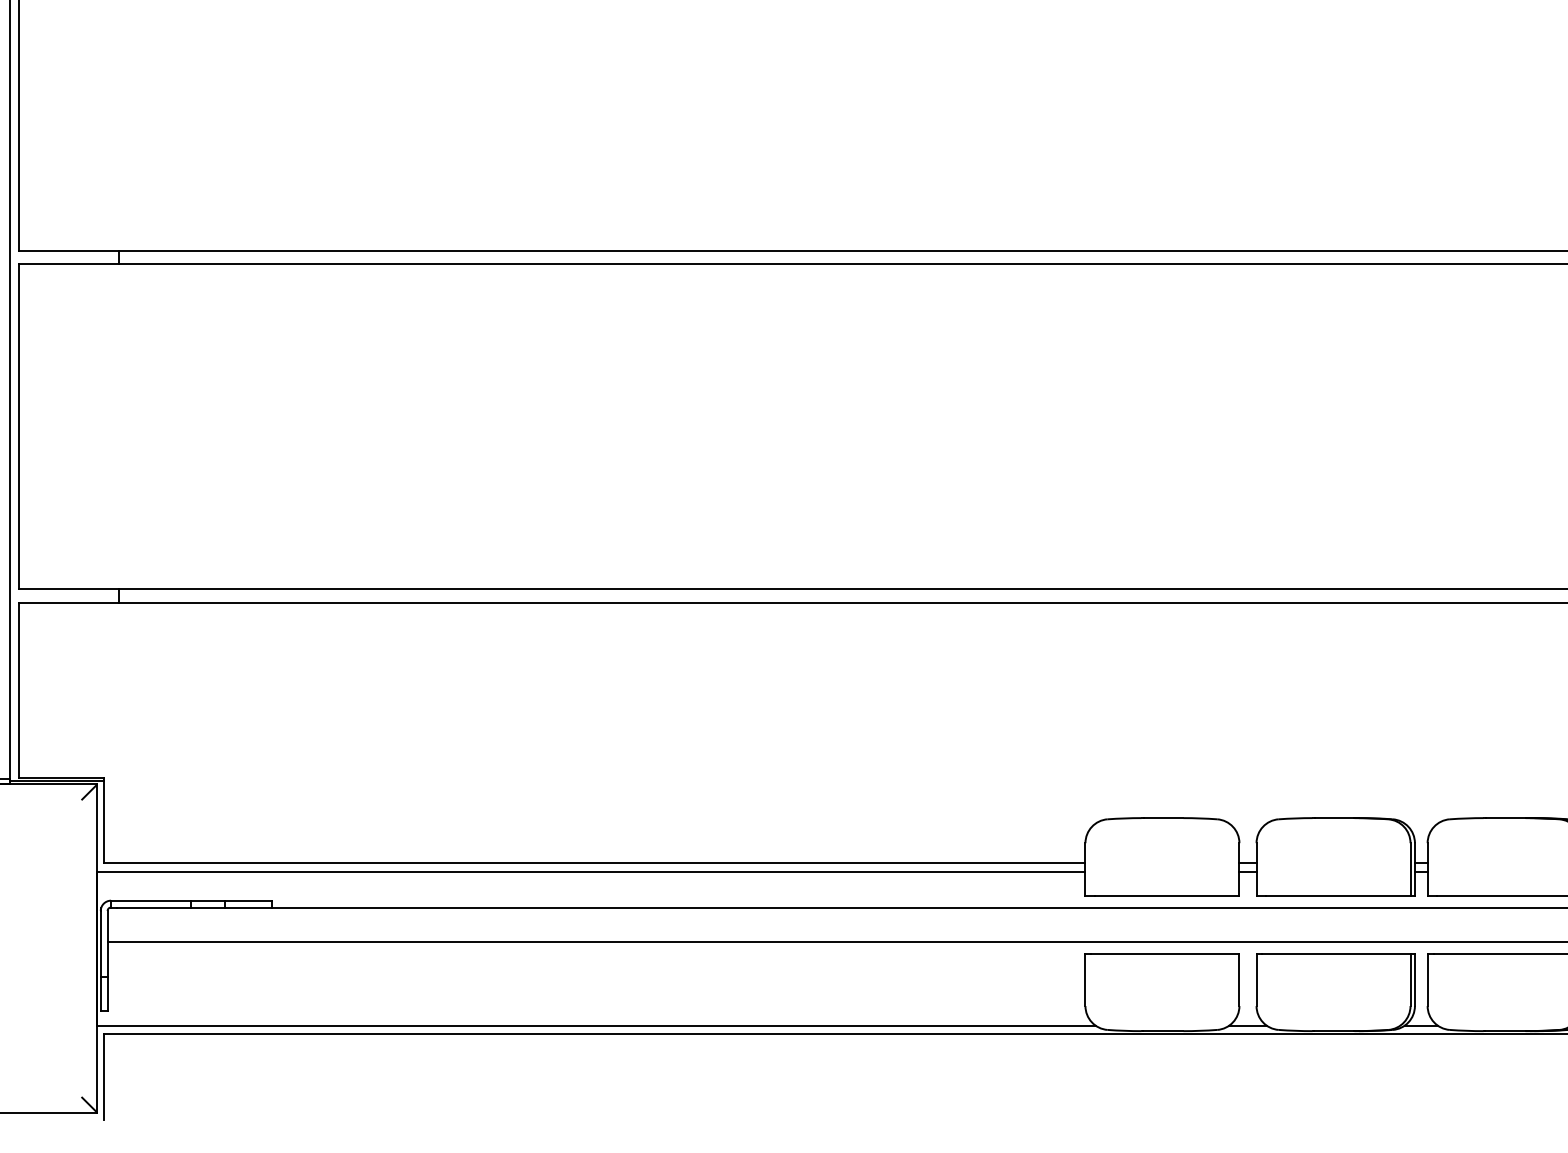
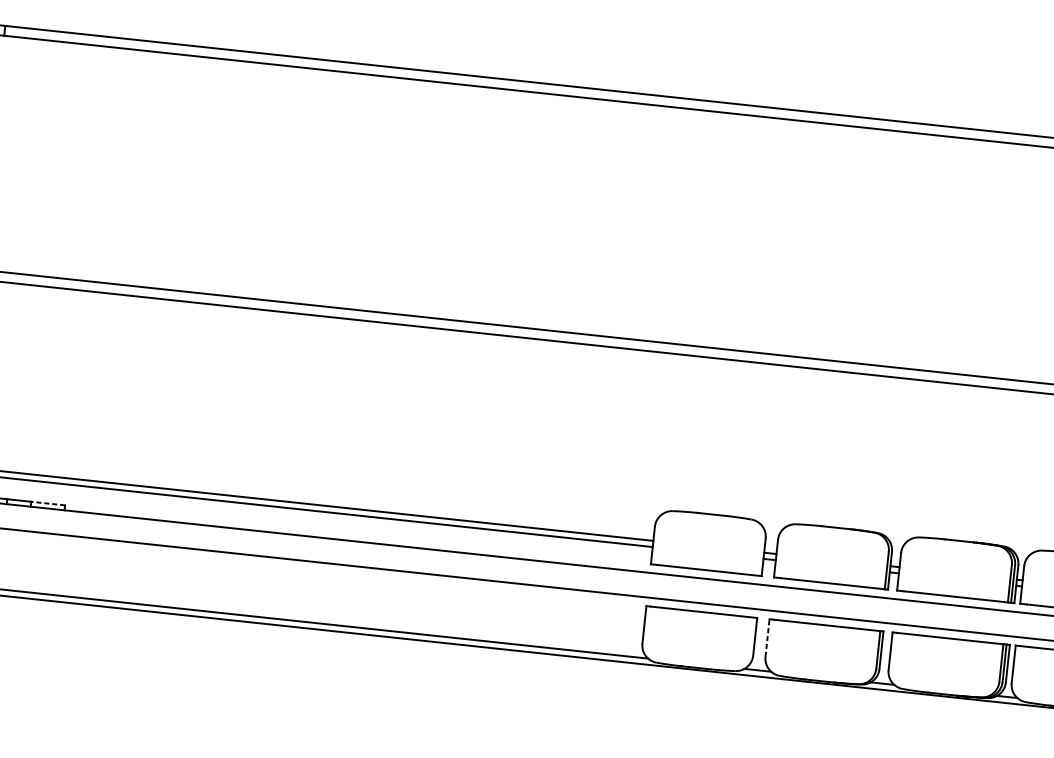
line: (248, 900) -> (48, 503), solid -> dashed
line: (1256, 979) -> (767, 637), solid -> dashed

